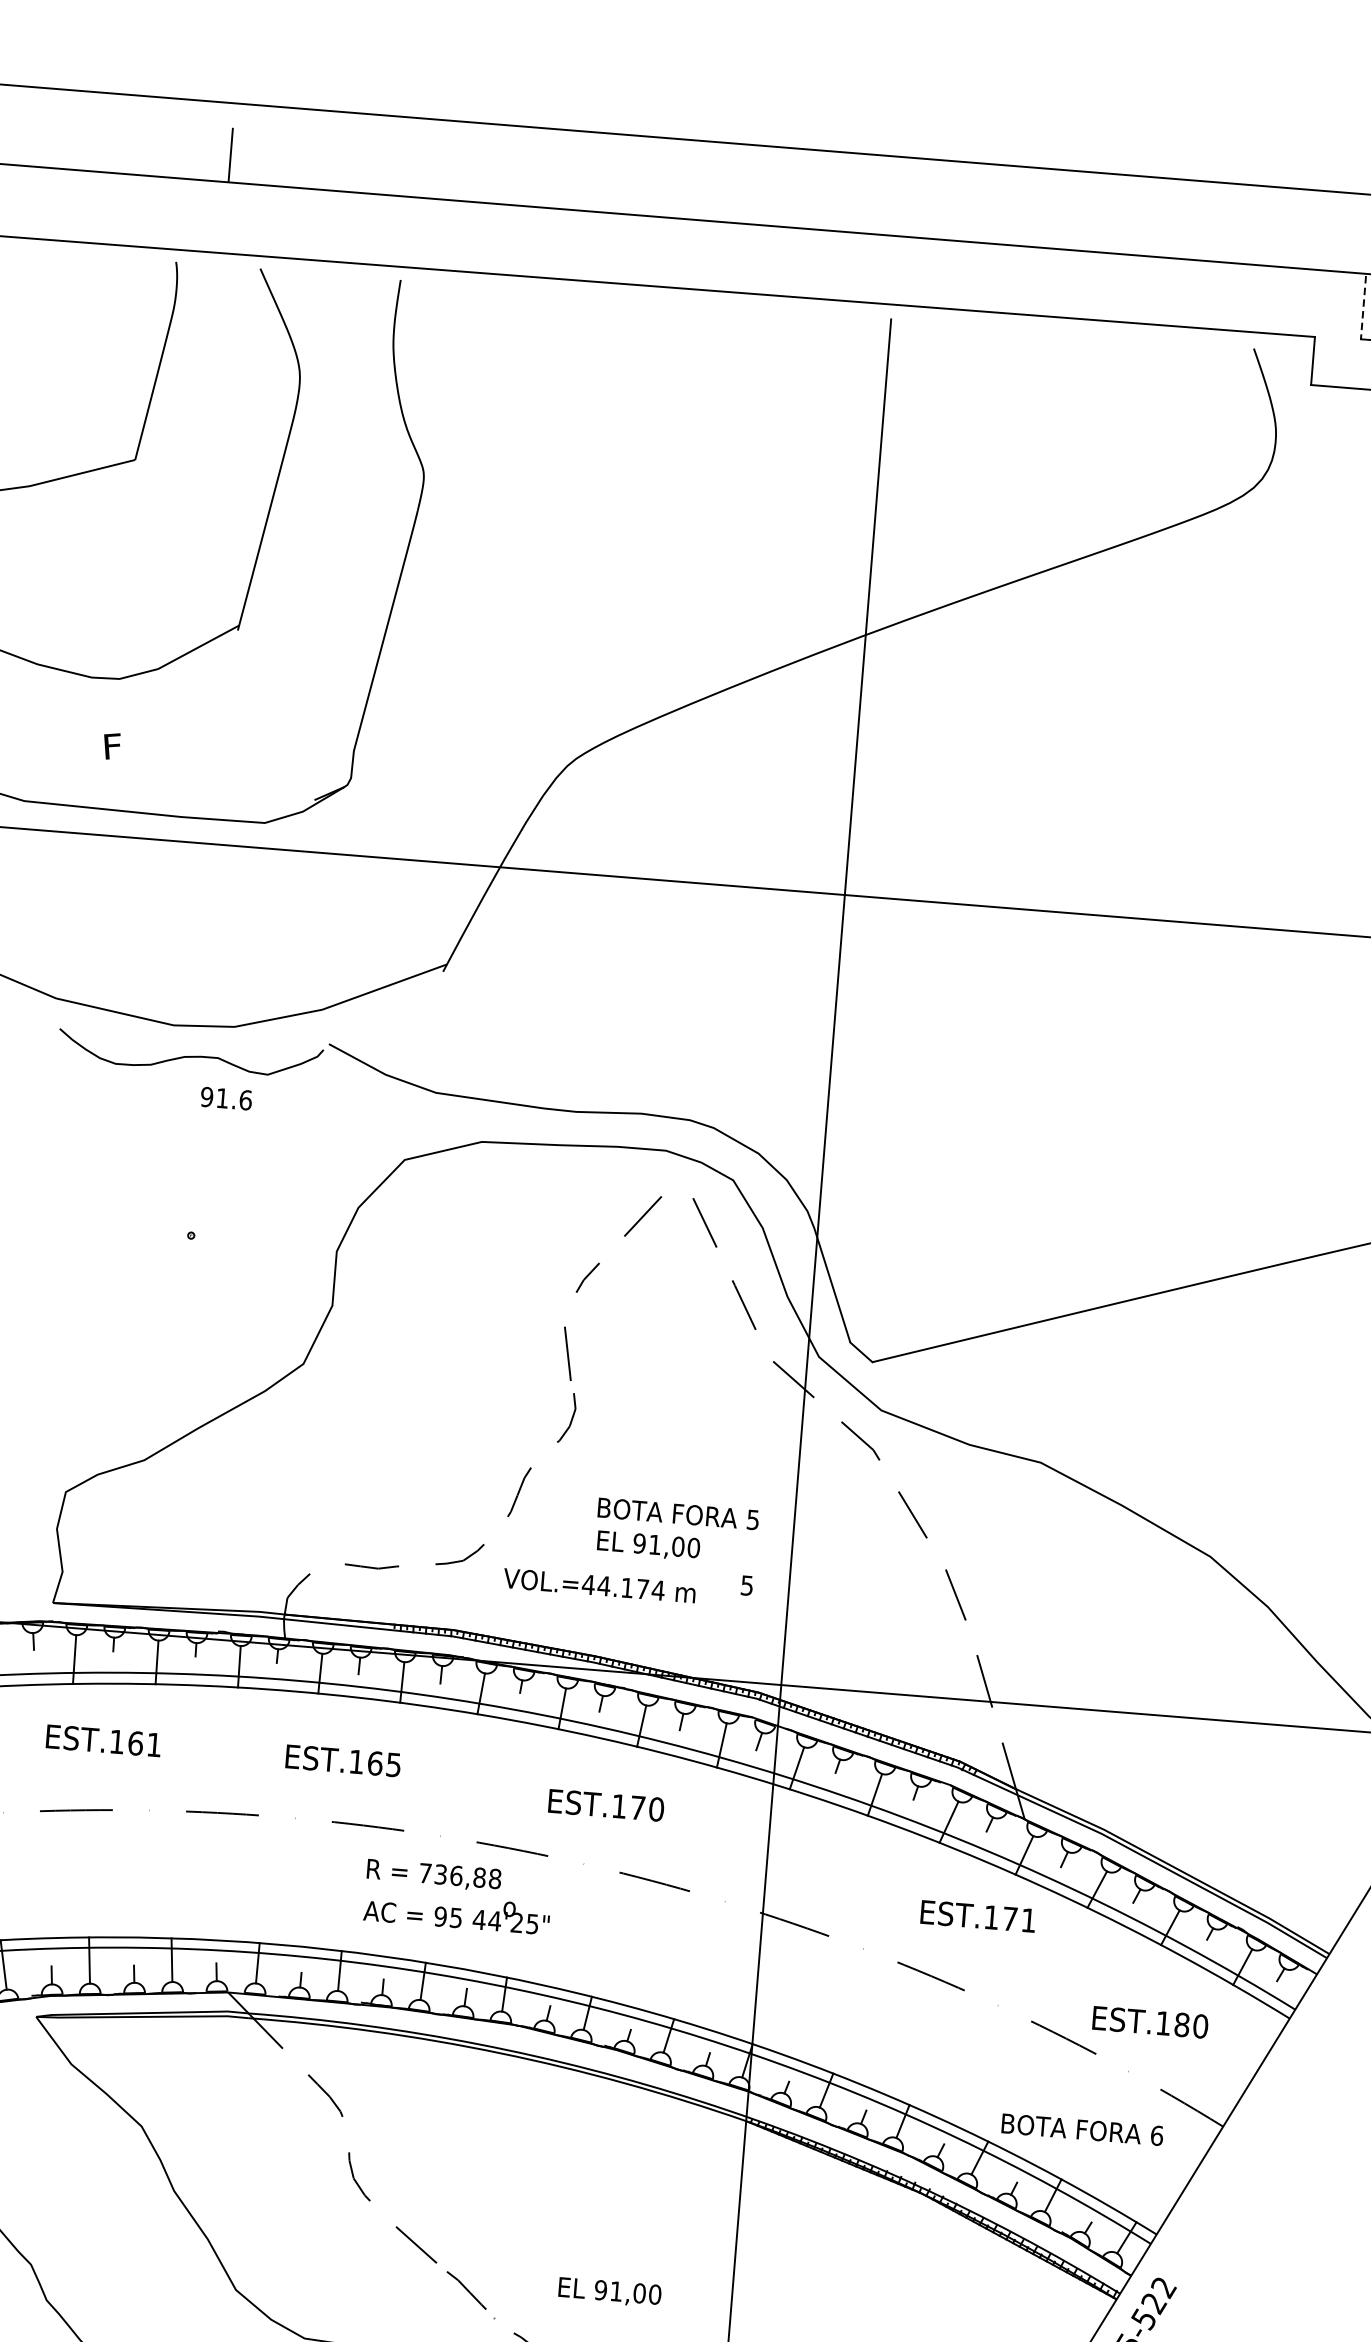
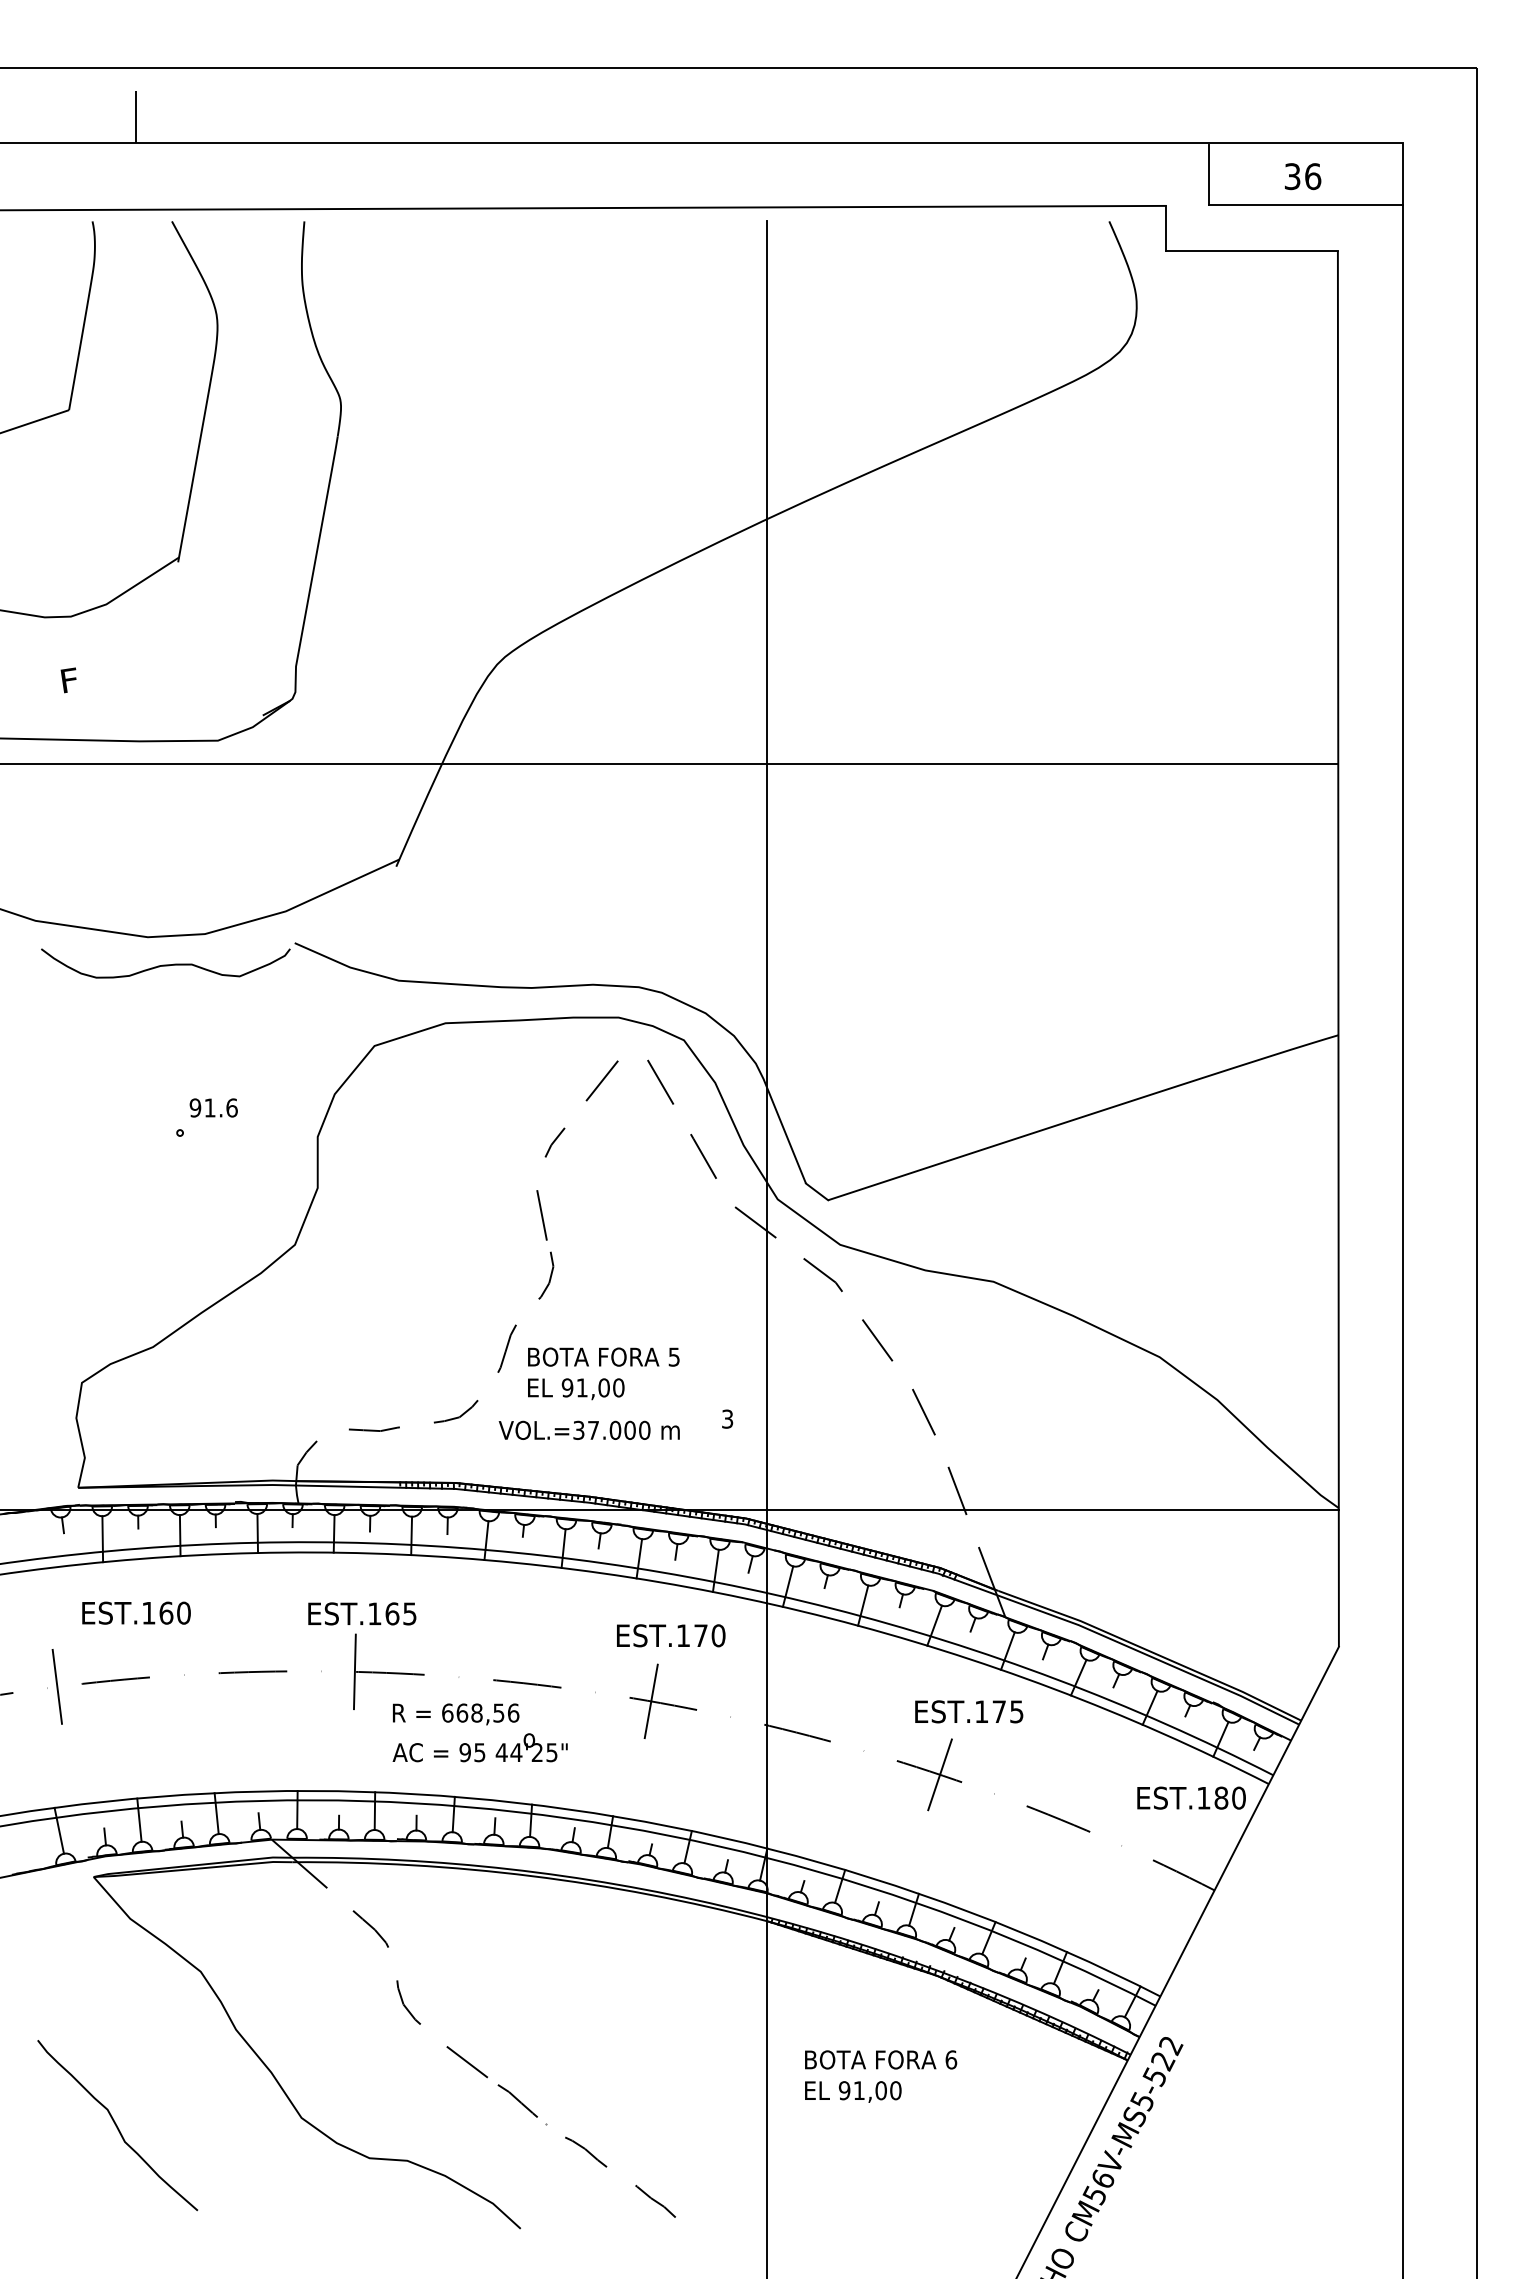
line: (1363, 307) -> (1208, 174), dashed -> solid
text: (226, 1098) -> (213, 1107), moved
text: (678, 1513) -> (603, 1356), moved
text: (648, 1546) -> (576, 1389), moved
text: (747, 1584) -> (727, 1418), 5 -> 3
text: (623, 1586) -> (611, 1429), VOL.=44.174 -> VOL.=37.000
text: (153, 1744) -> (183, 1612), EST.161 -> EST.160
text: (606, 1805) -> (671, 1635), moved
line: (14, 1811) -> (57, 1686), added
line: (330, 1821) -> (354, 1671), added
text: (460, 1875) -> (480, 1712), 736,88 -> 668,56
line: (641, 1878) -> (650, 1701), added
text: (1028, 1920) -> (1016, 1711), EST.171 -> EST.175
line: (941, 1980) -> (939, 1774), added
text: (1150, 2021) -> (1191, 1797), moved
text: (1083, 2129) -> (881, 2059), moved
text: (610, 2291) -> (853, 2091), moved

